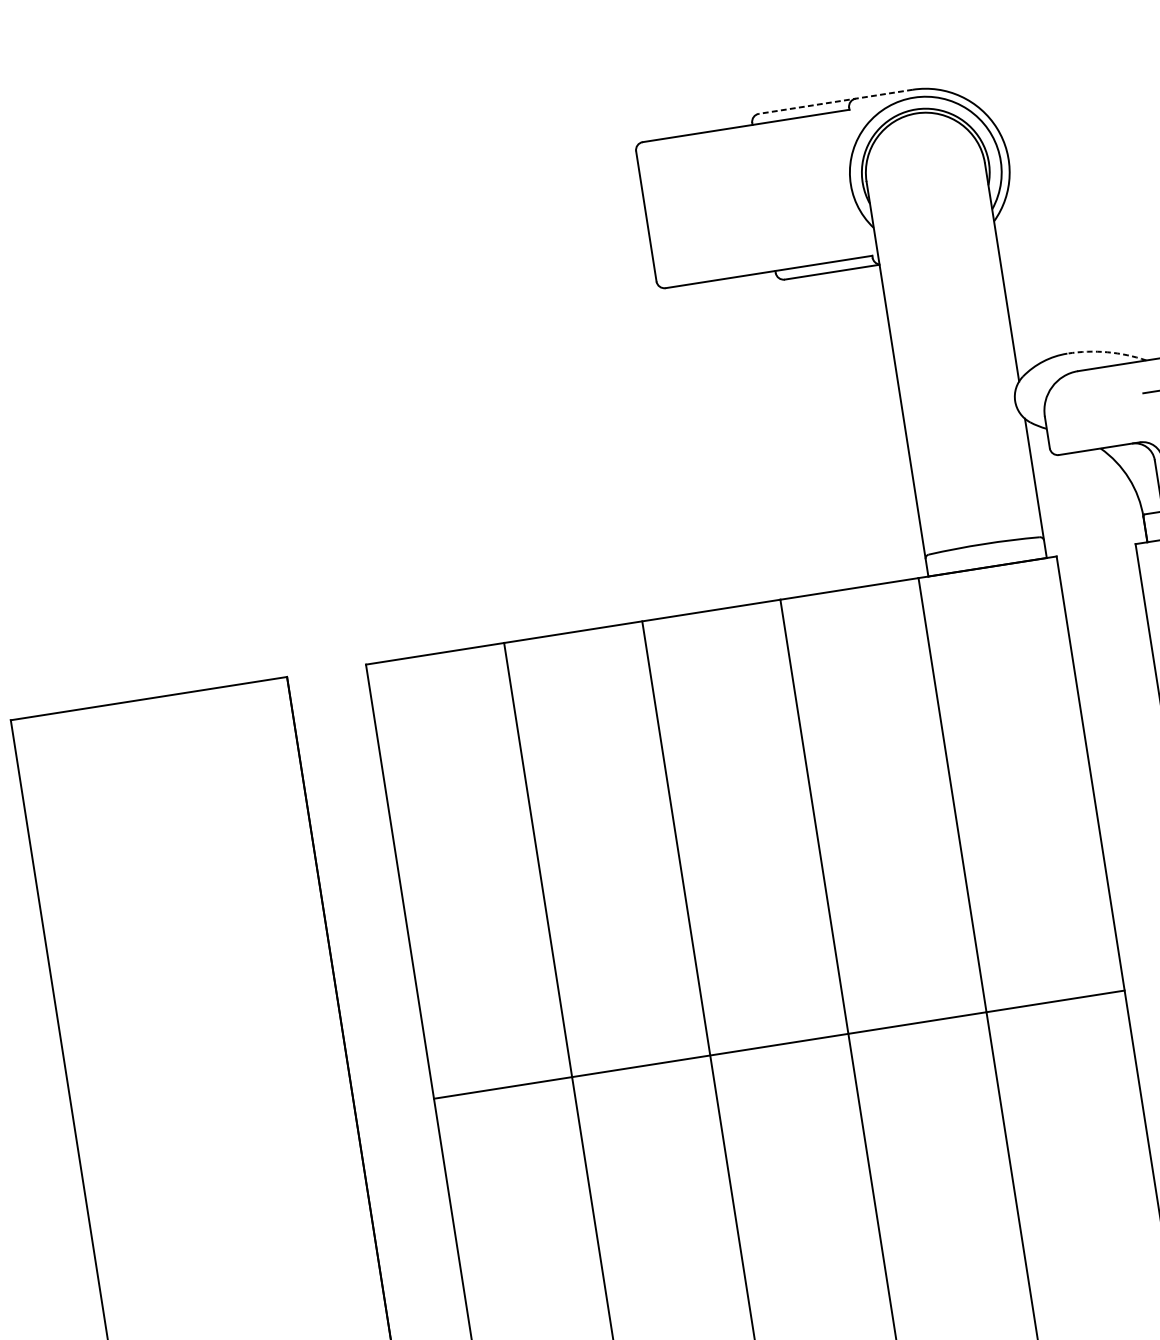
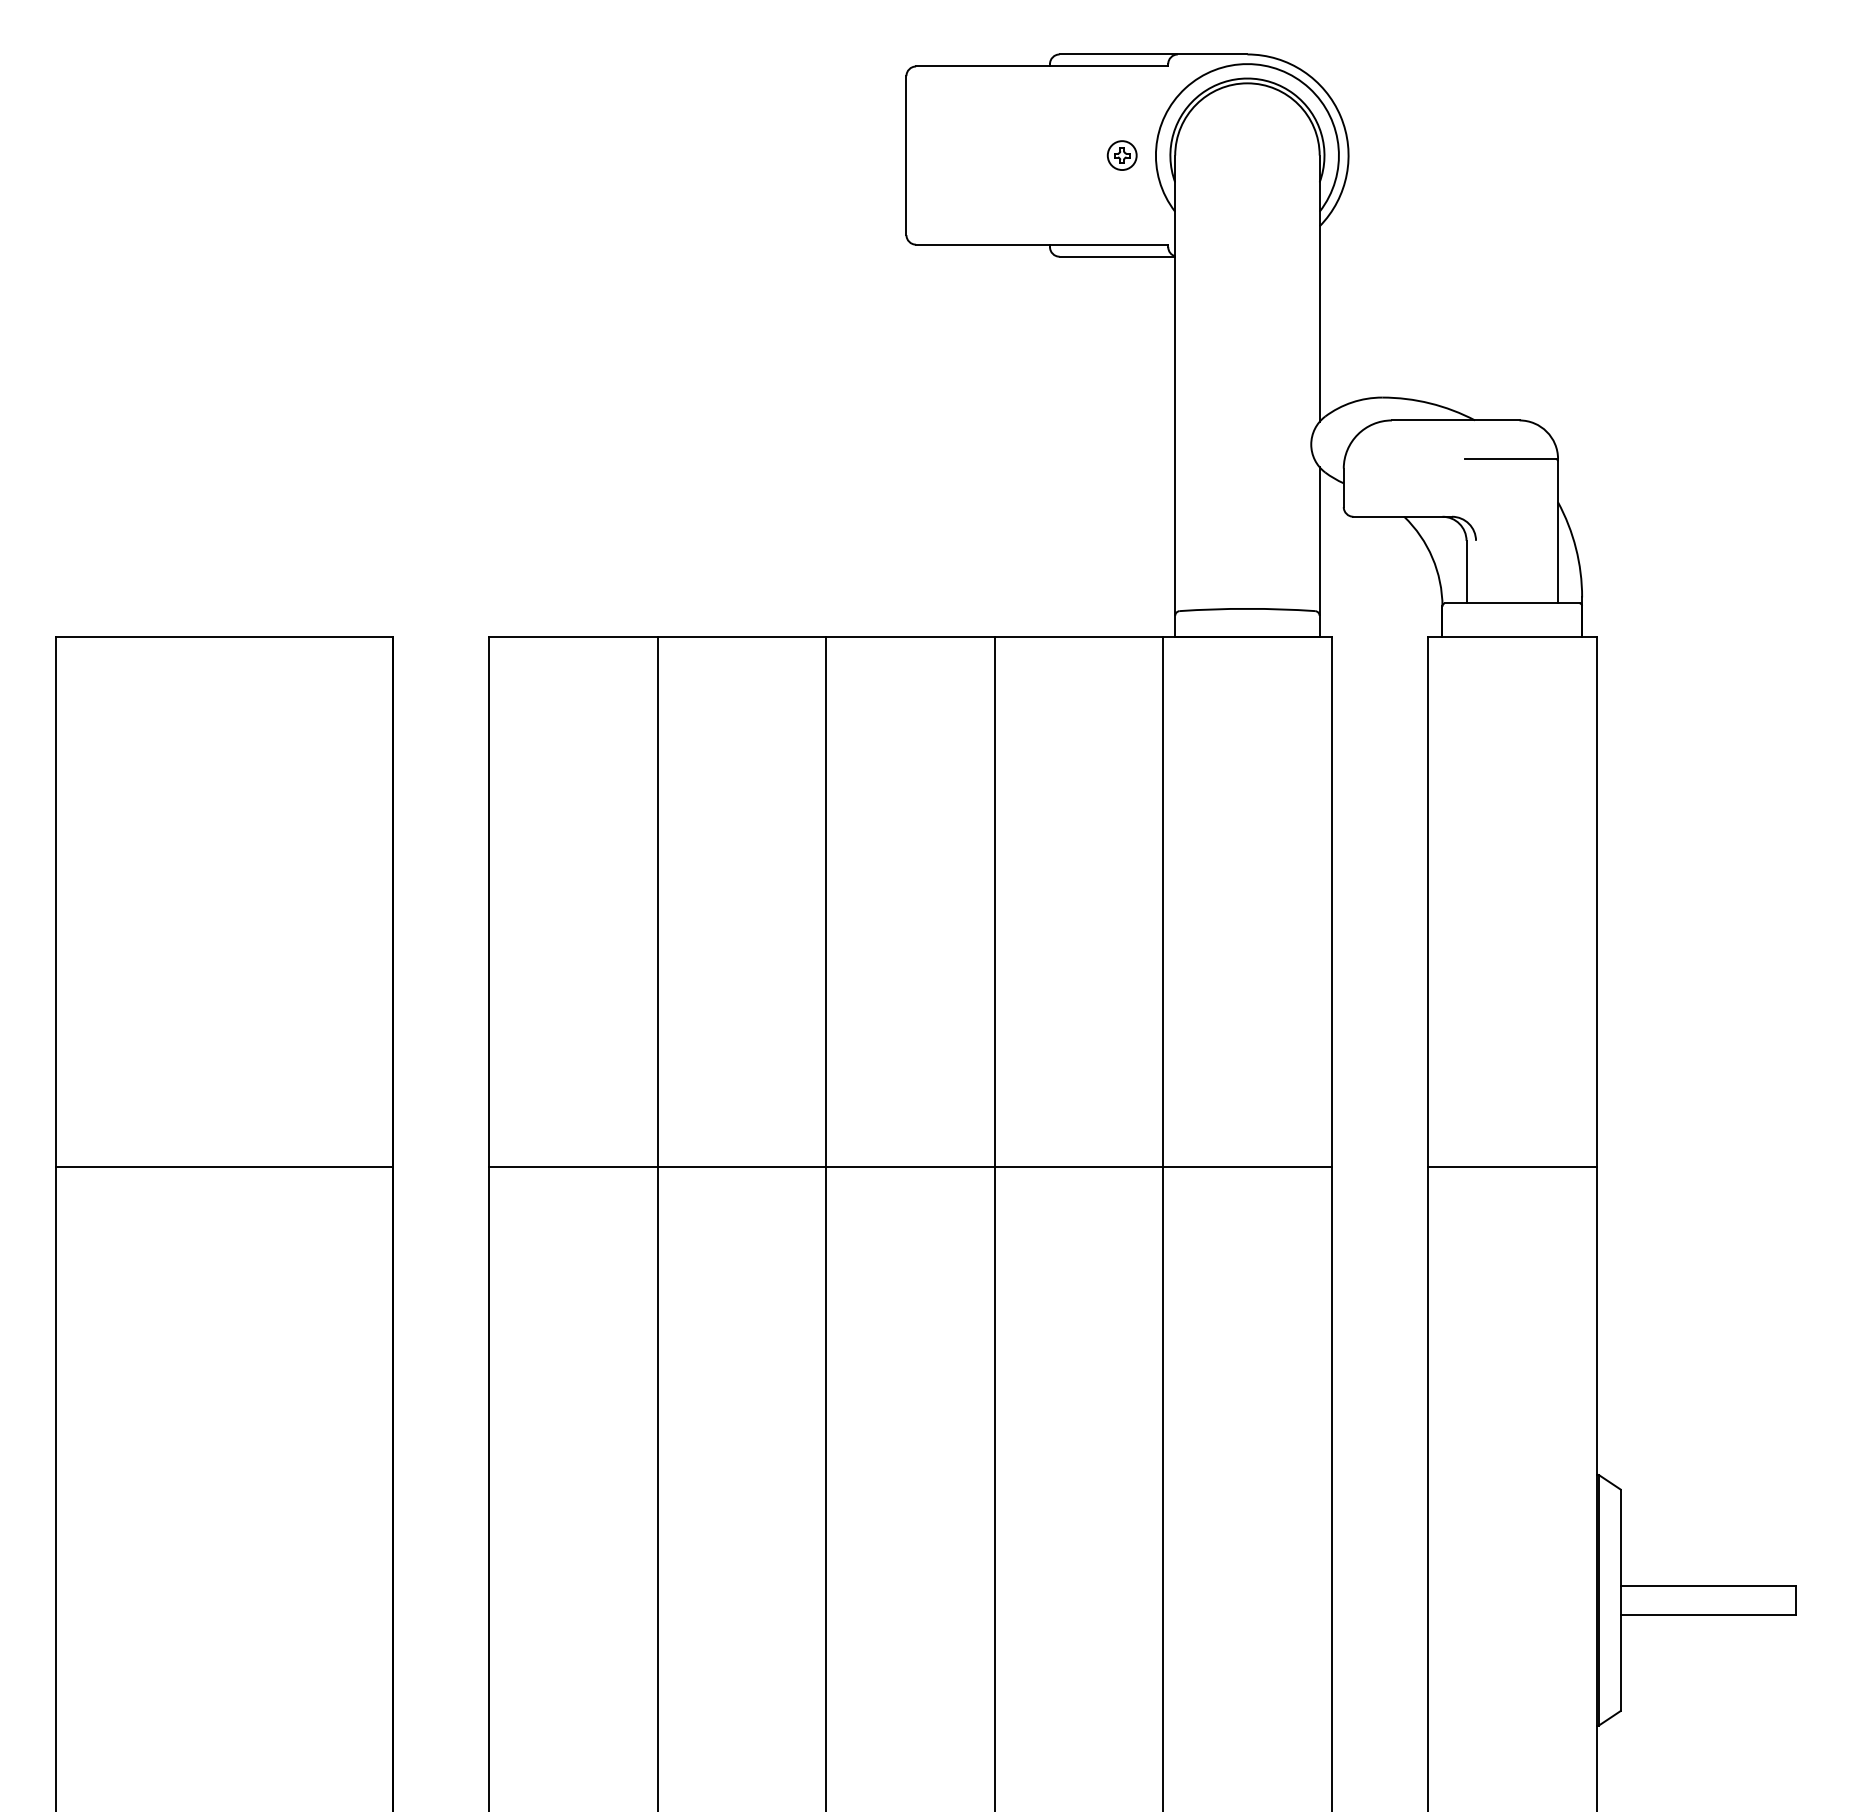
line: (835, 101) -> (1153, 54), dashed -> solid
part: (822, 188) -> (1121, 155), added
arc: (1107, 352) -> (1430, 403), dashed -> solid
line: (216, 1132) -> (223, 1166), added

